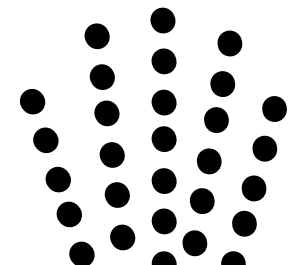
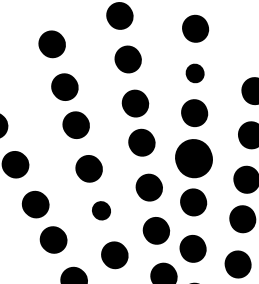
part: (222, 83) -> (194, 72), size x0.7
part: (209, 161) -> (194, 158), size x1.4
part: (116, 194) -> (100, 210), size x0.7

